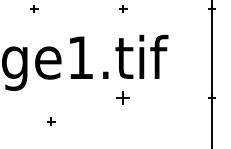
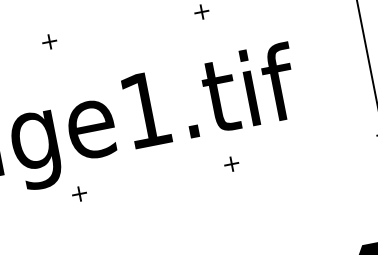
part: (123, 97) -> (232, 163), size x0.62
part: (51, 121) -> (79, 193), moved

